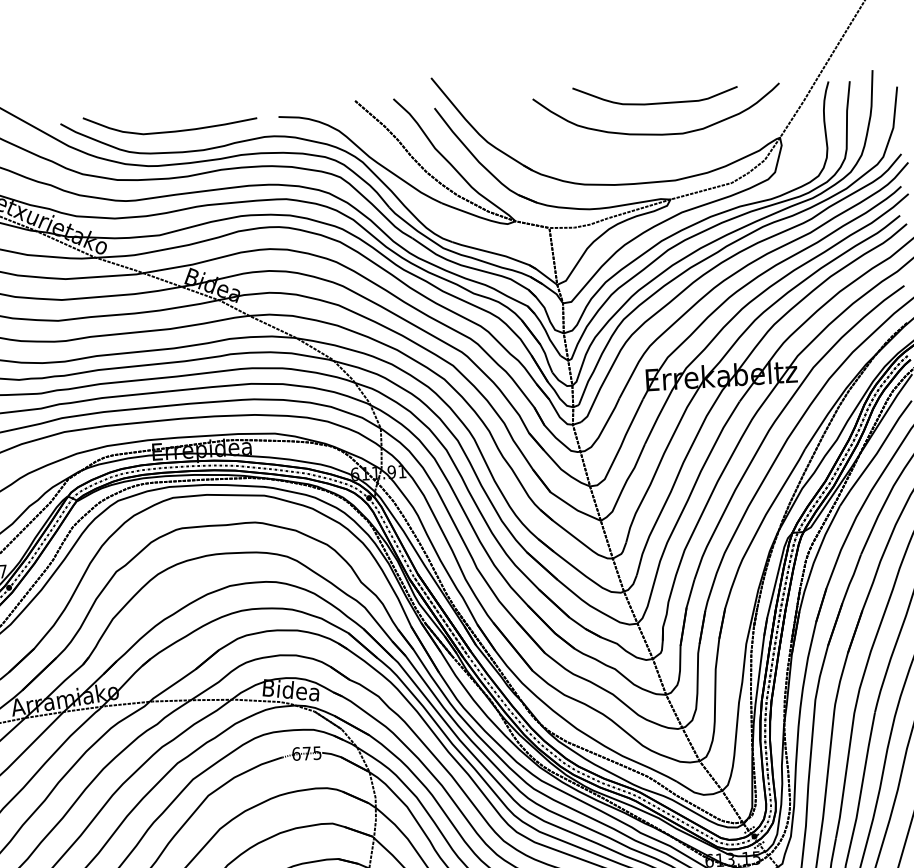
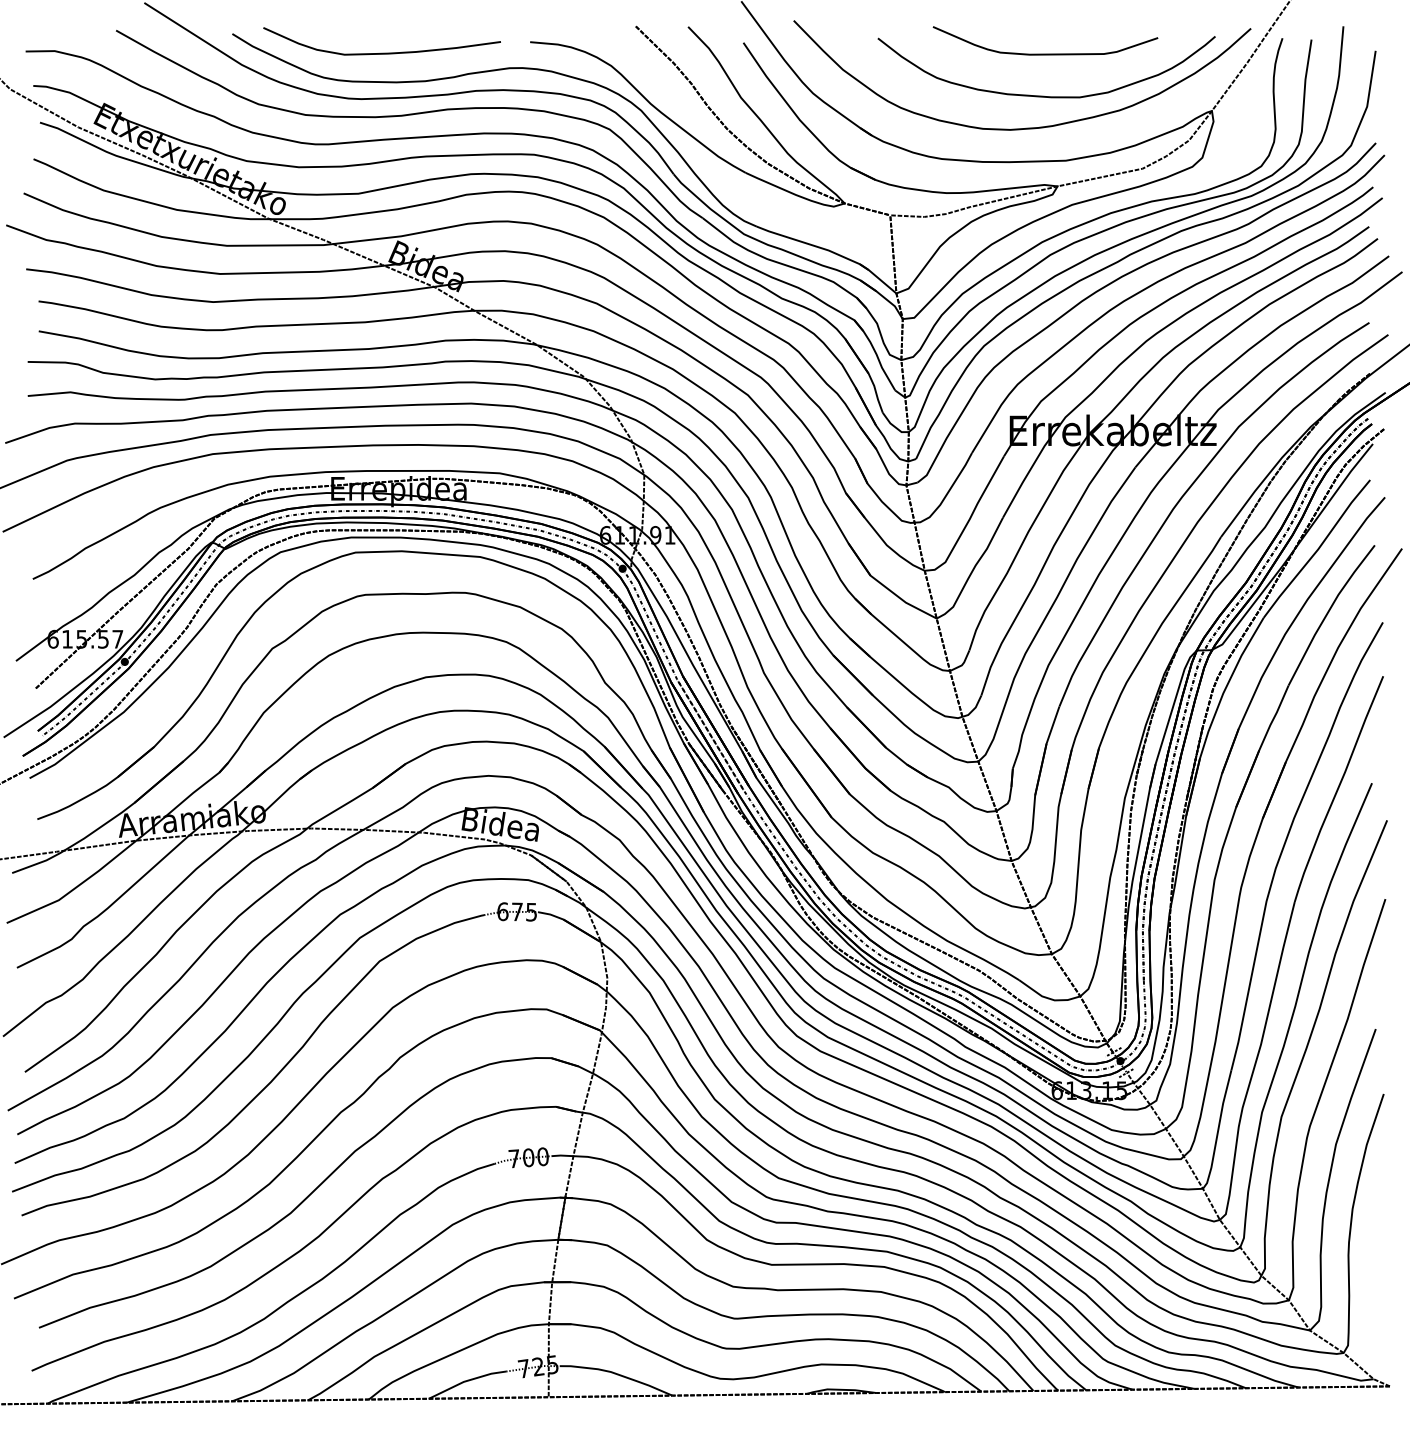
curve: (645, 157) -> (1026, 127), added

